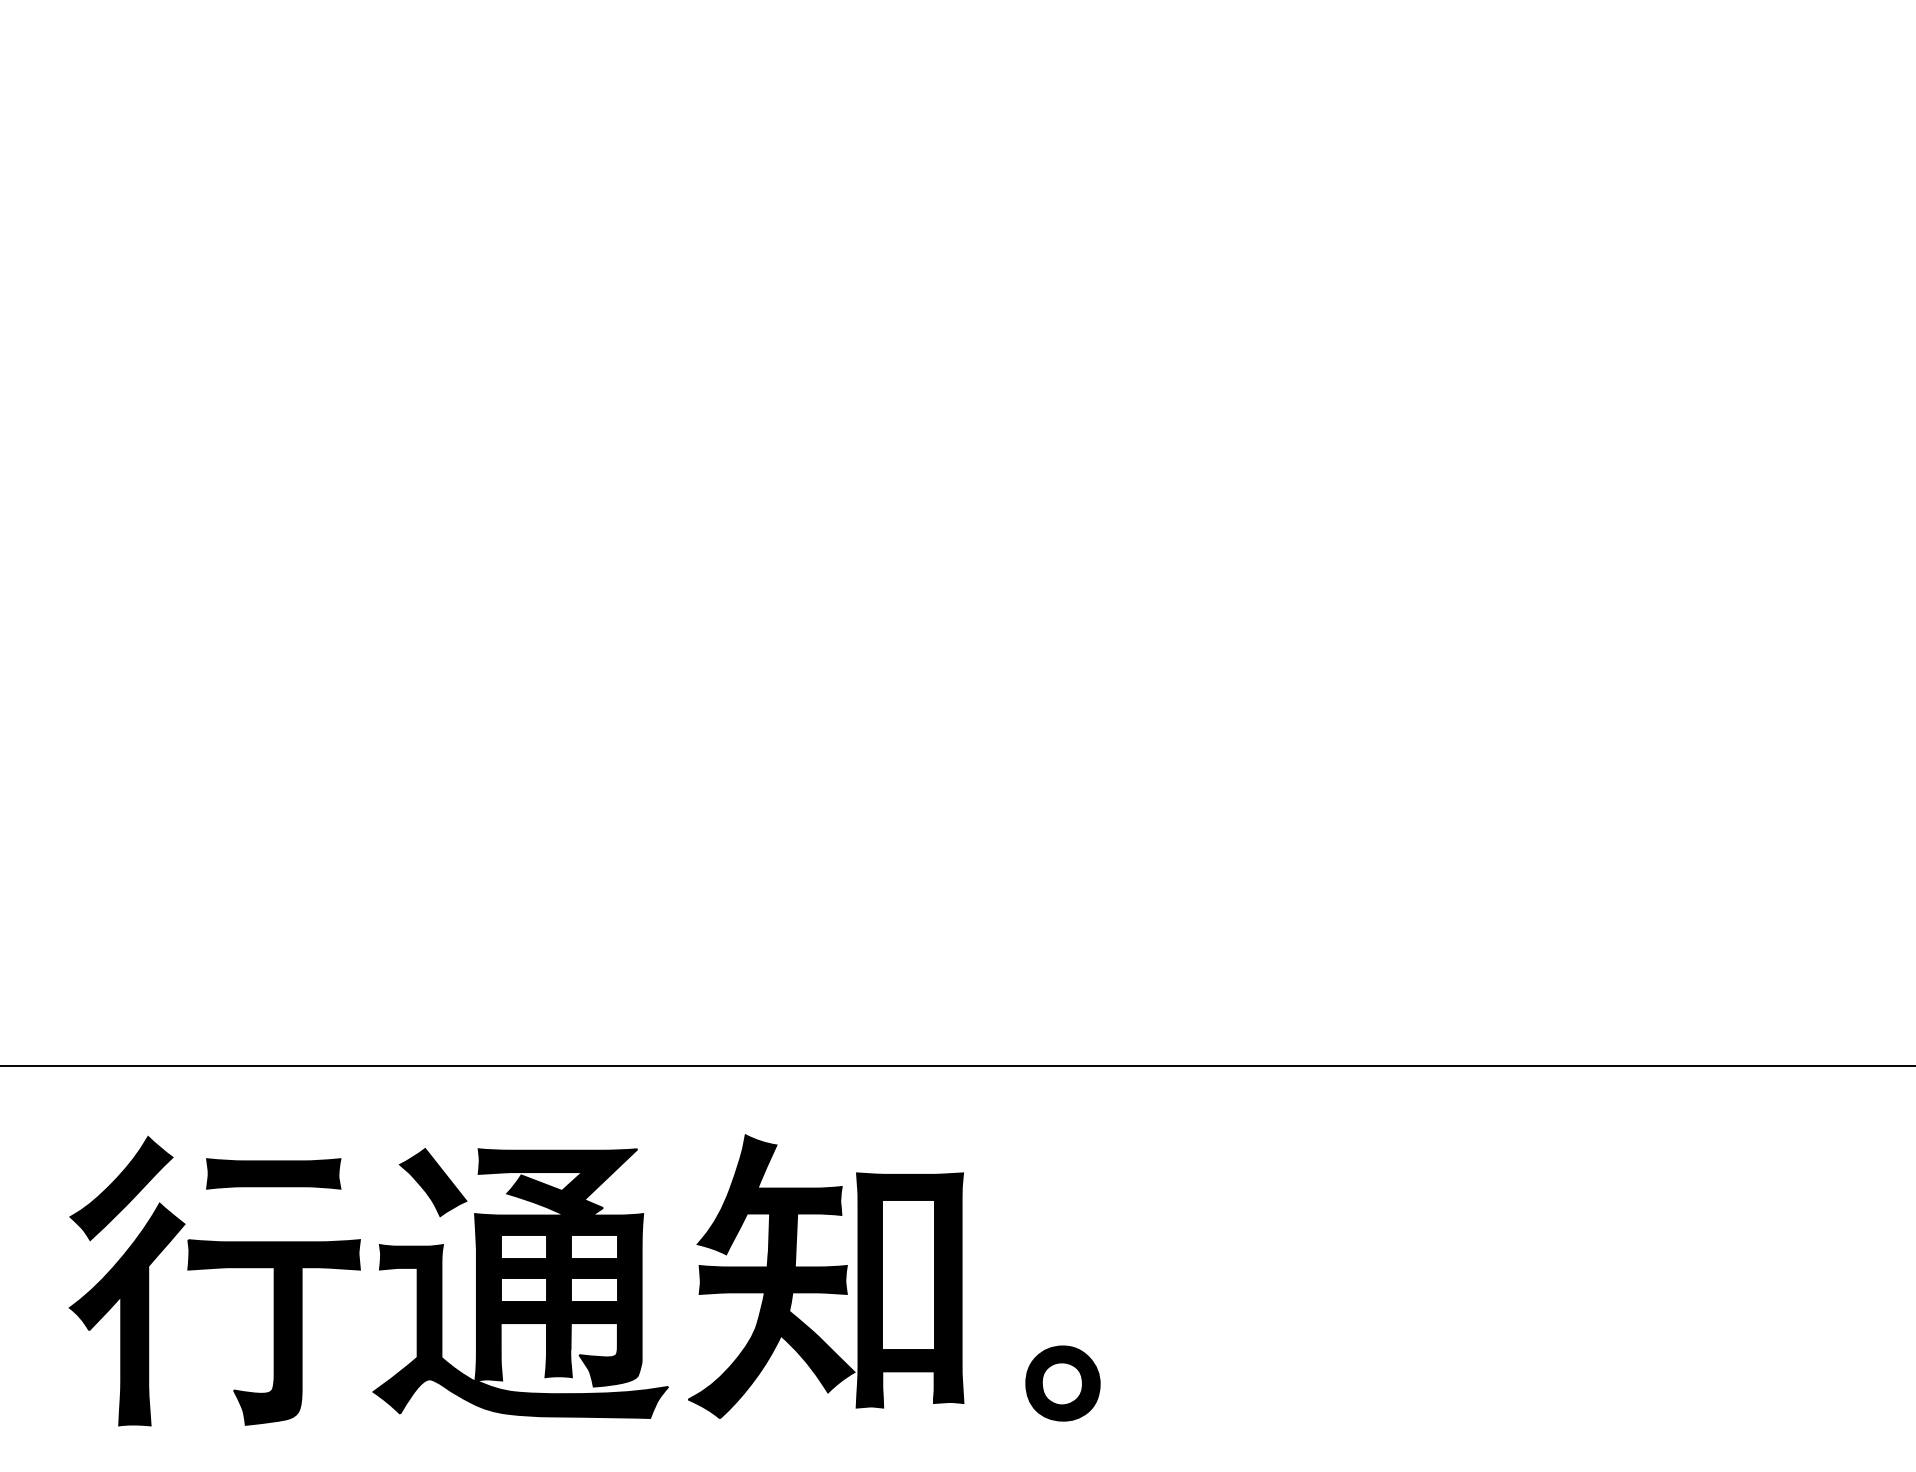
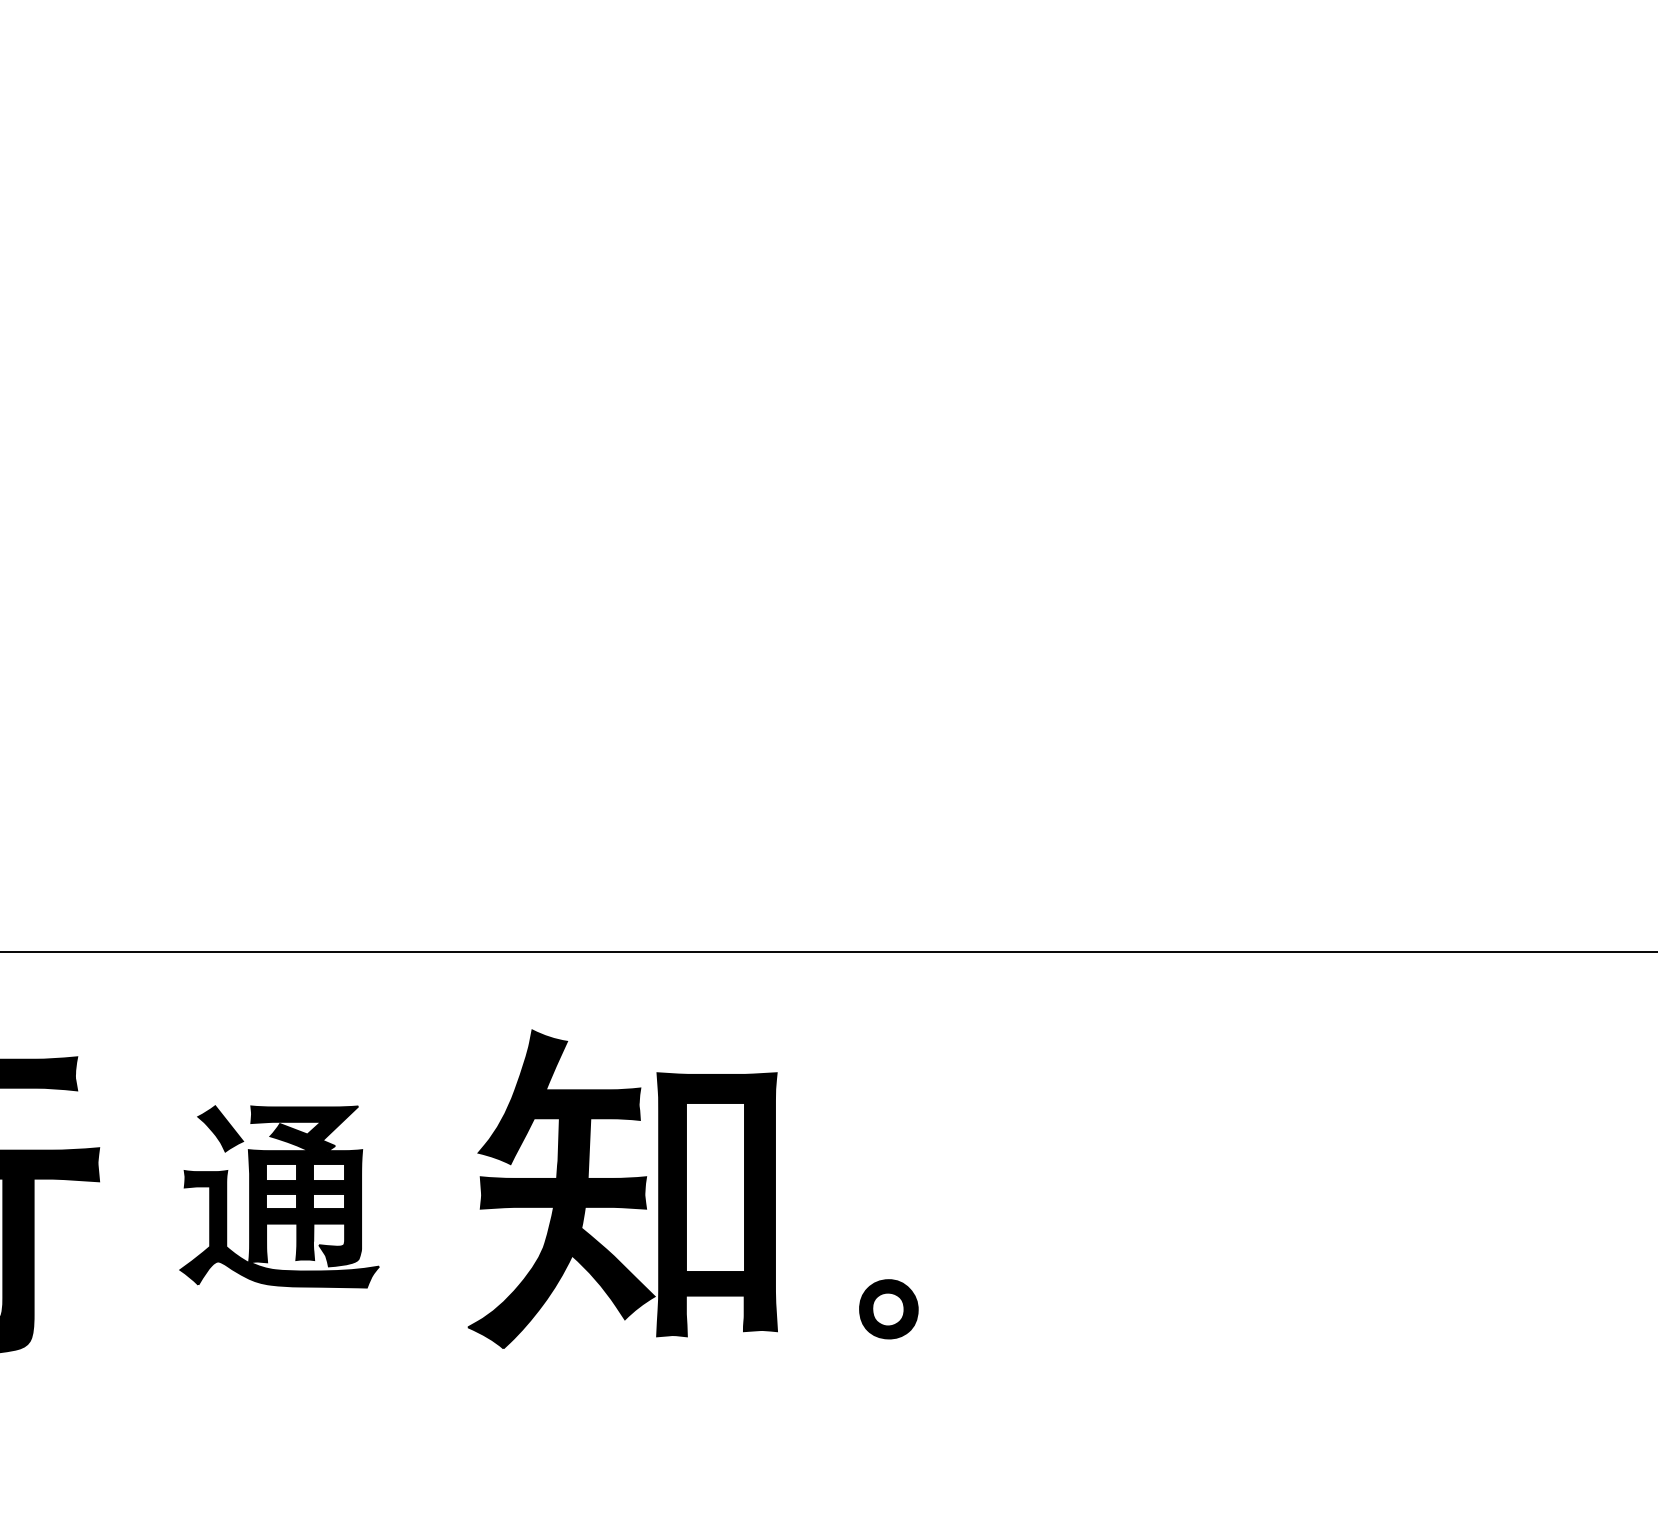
part: (520, 1283) -> (279, 1196), size x0.6
part: (1062, 1383) -> (888, 1309), size x0.7

